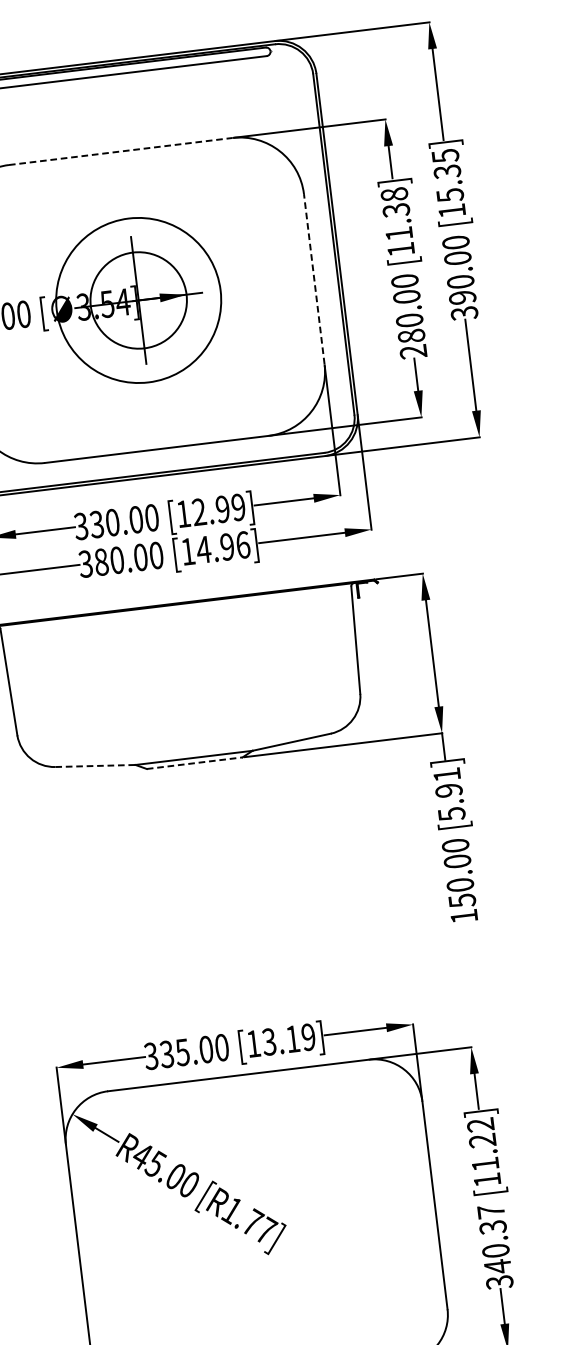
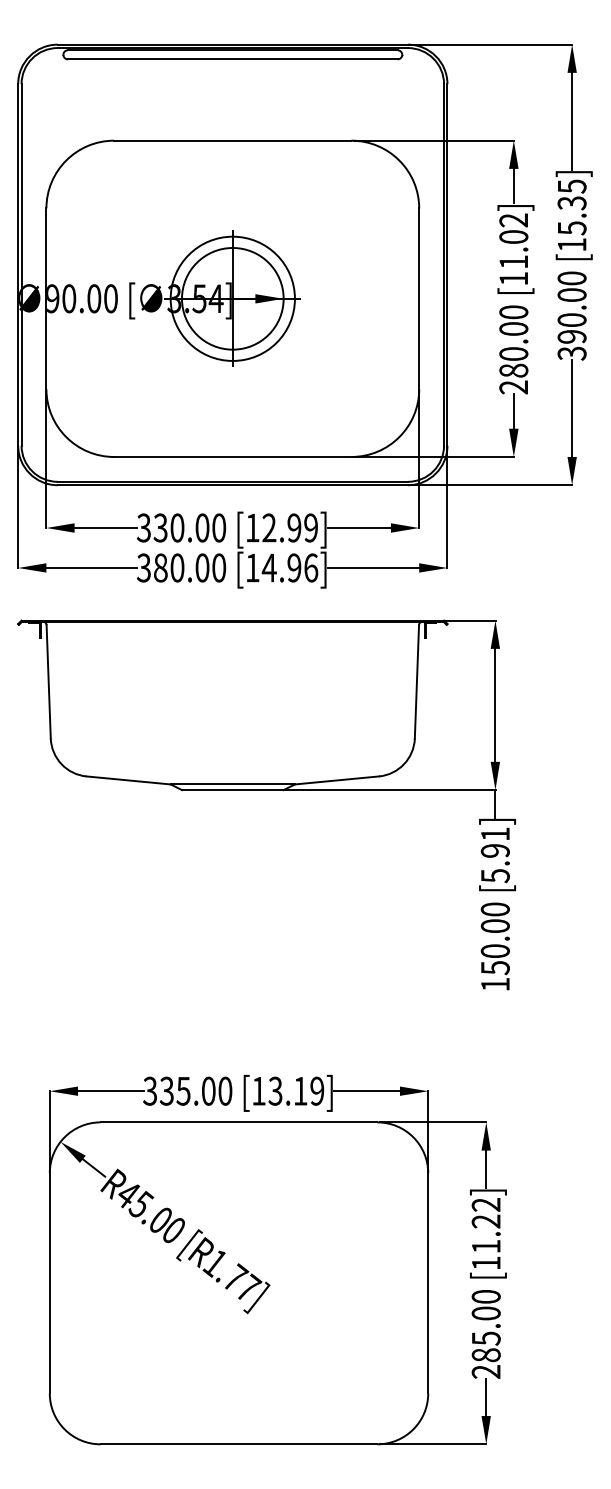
line: (120, 151) -> (232, 140), dashed -> solid
text: (395, 202) -> (513, 228), [11.38] -> [11.02]
line: (314, 278) -> (419, 298), dashed -> solid
circle: (138, 300) -> (232, 298), size x0.71
line: (194, 763) -> (232, 790), dashed -> solid
line: (96, 765) -> (129, 780), dashed -> solid
text: (494, 1247) -> (485, 1334), 340.37 -> 285.00

